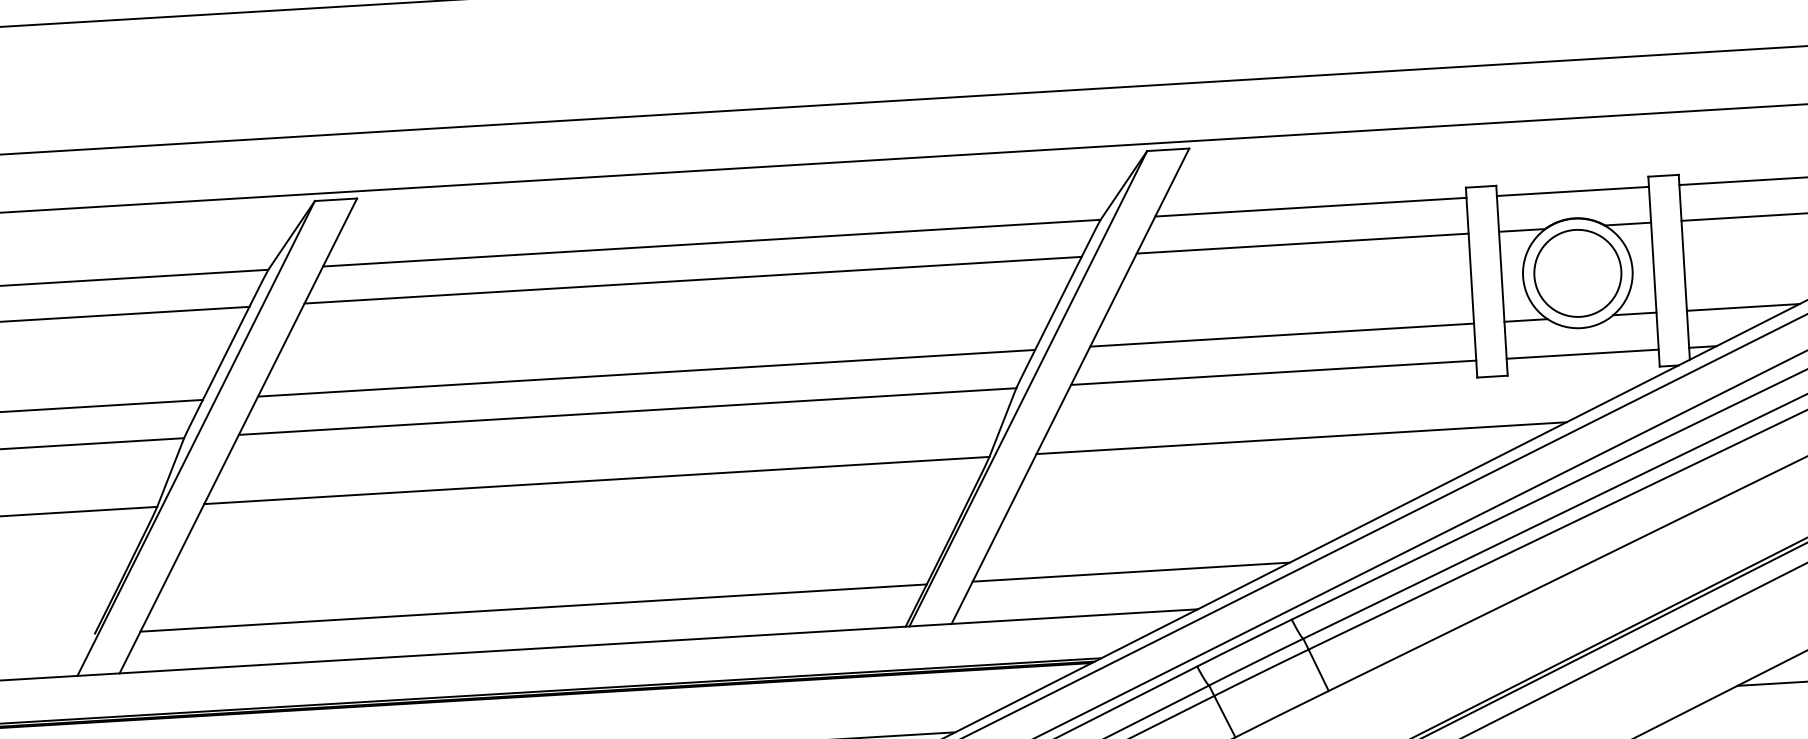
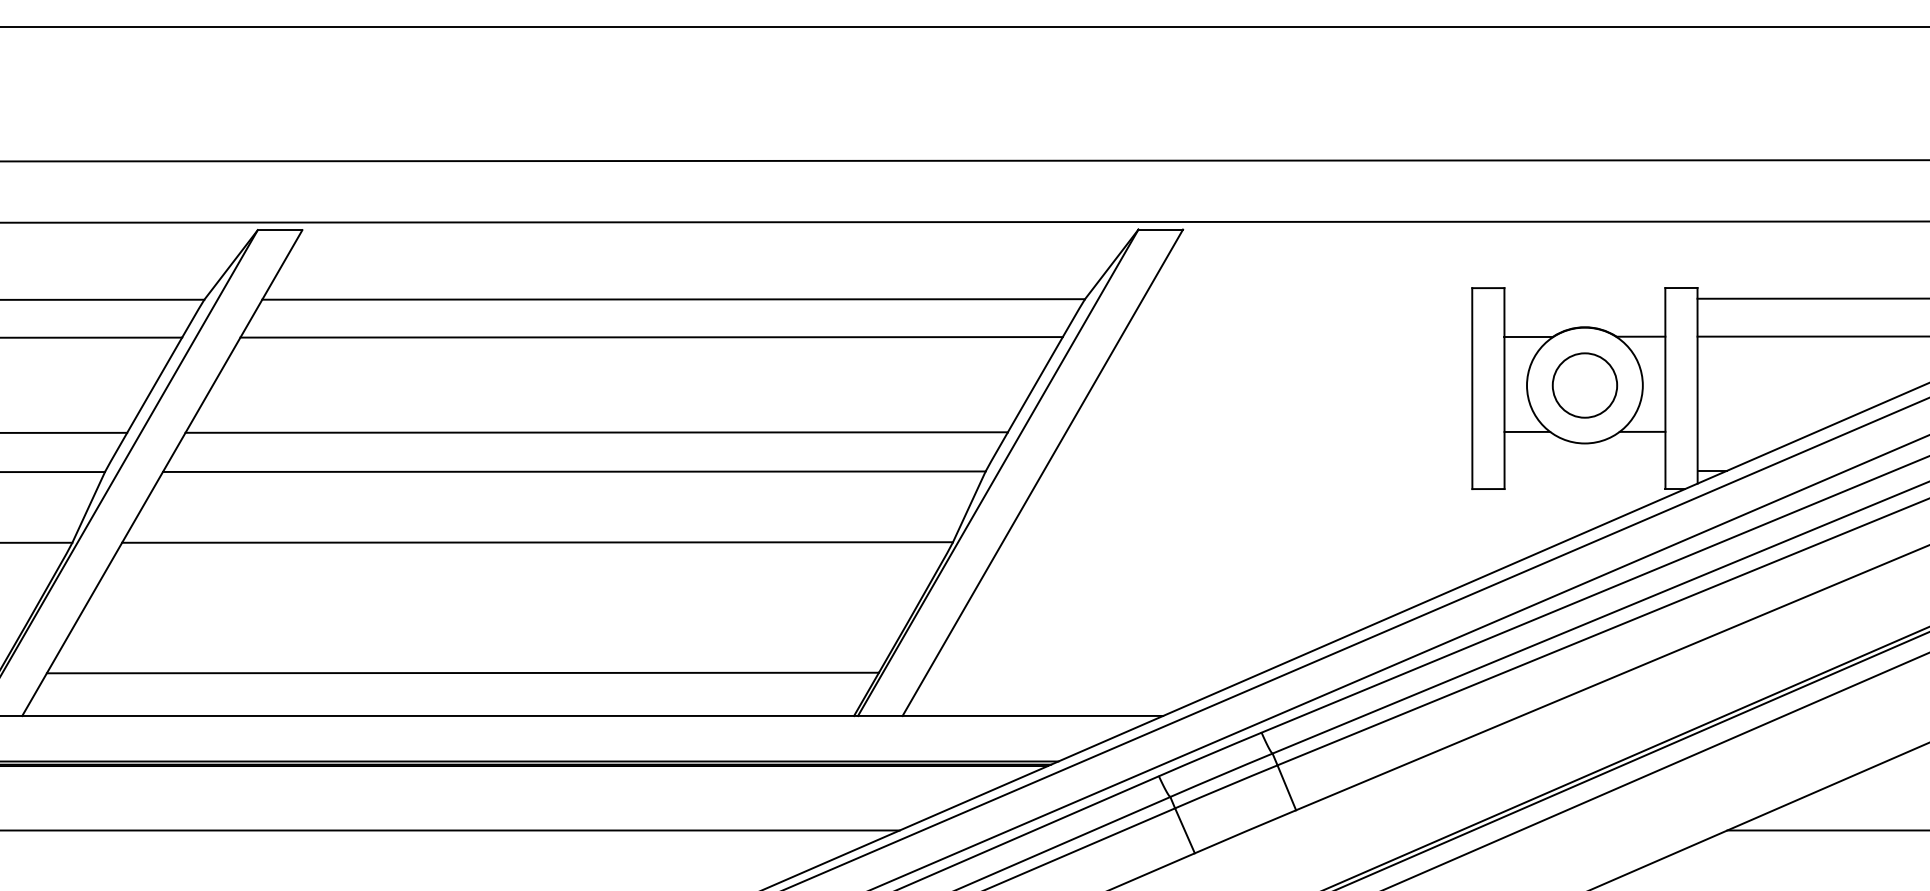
line: (1572, 191) -> (1584, 298), removed
line: (1310, 206) -> (1307, 298), removed
line: (1302, 243) -> (1296, 336), removed
circle: (1577, 273) -> (1584, 385), size x0.7
line: (1742, 307) -> (1756, 431), removed
line: (1282, 334) -> (1269, 431), removed
line: (1582, 354) -> (1584, 471), removed
line: (1273, 372) -> (1257, 471), removed
line: (1300, 437) -> (1282, 541), removed
line: (1131, 572) -> (1095, 672), removed

